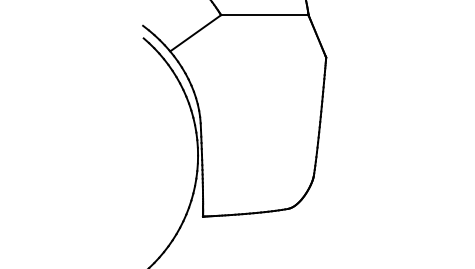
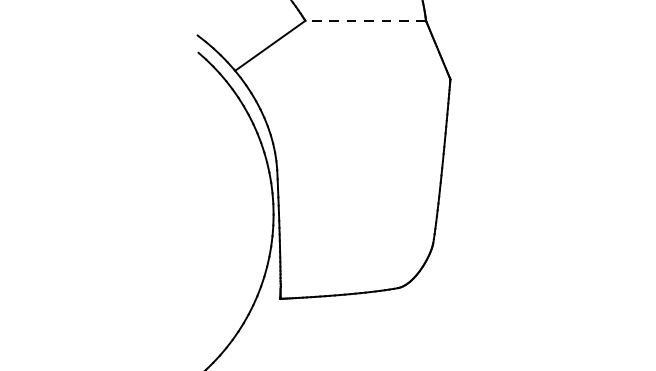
line: (264, 15) -> (365, 21), solid -> dashed

